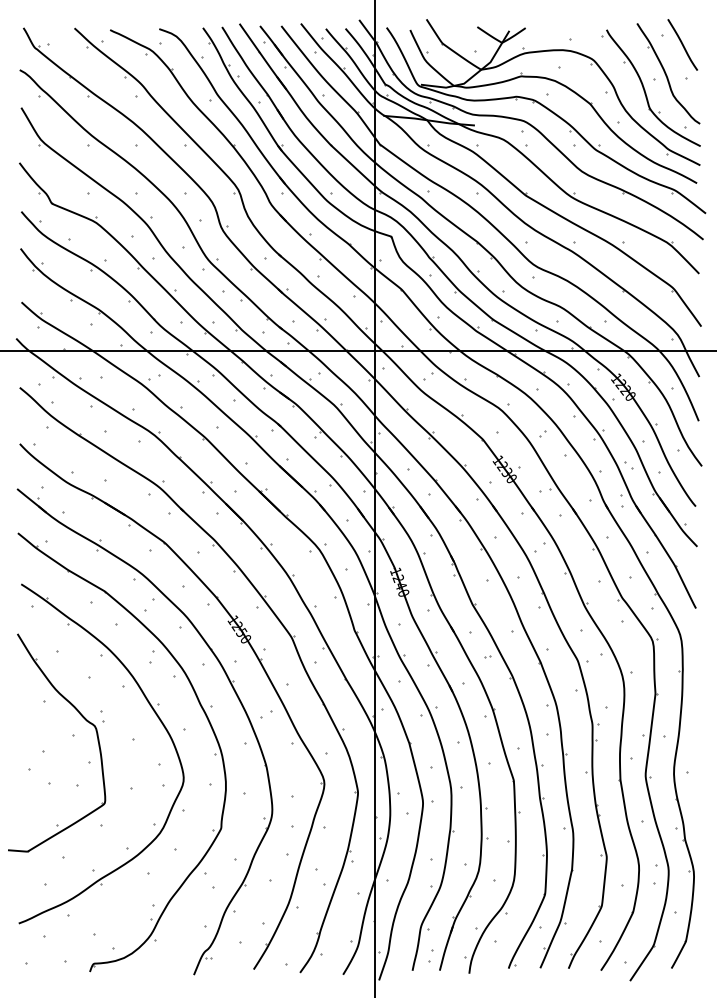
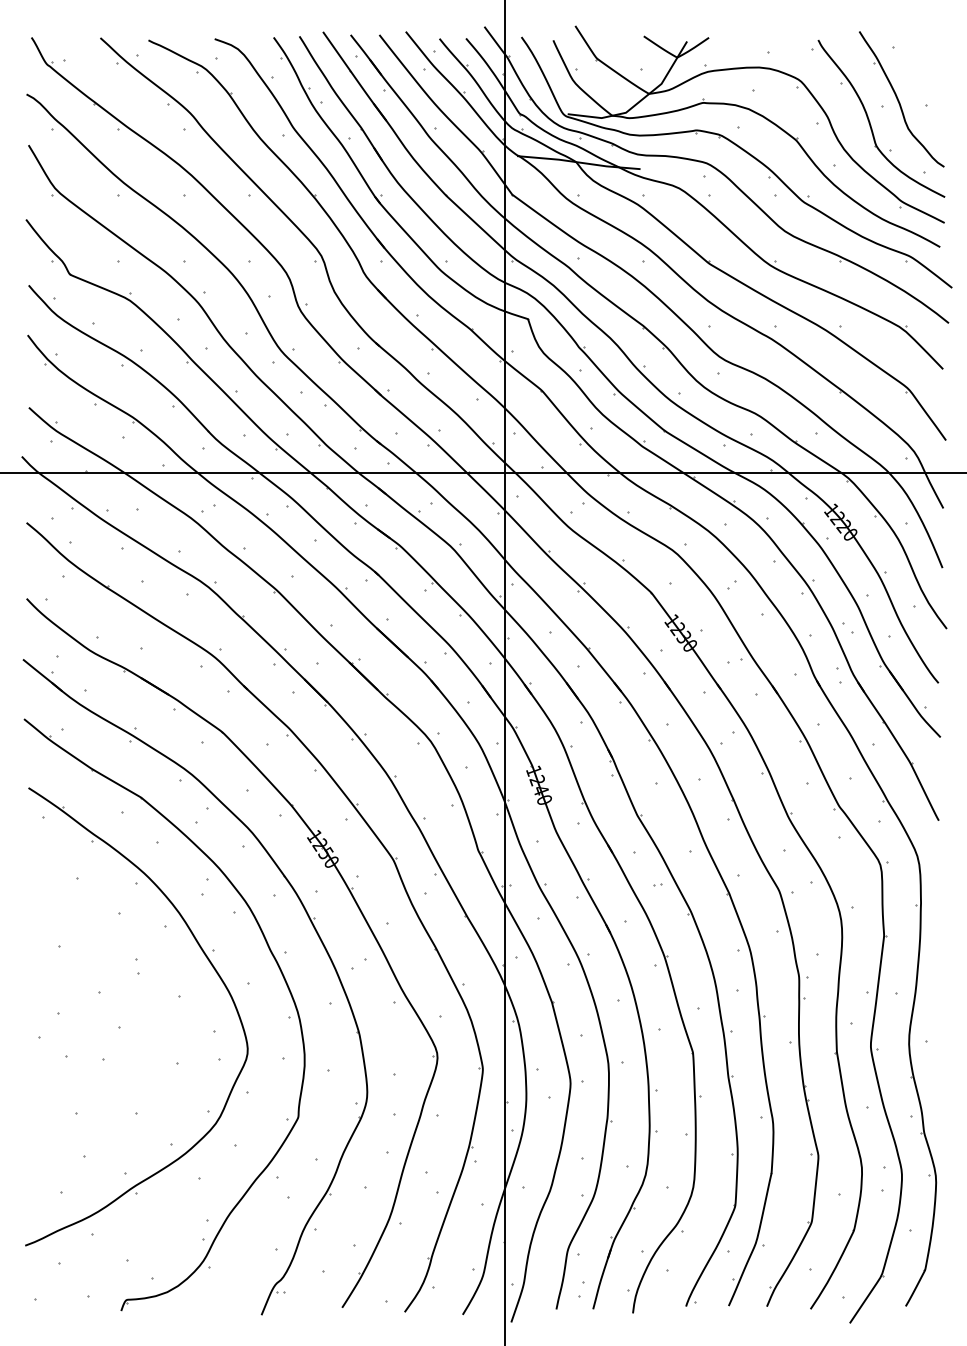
curve: (682, 44) -> (920, 60), removed
part: (81, 716) -> (110, 966), removed

